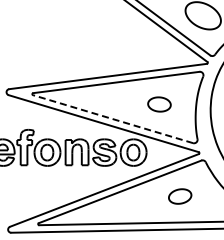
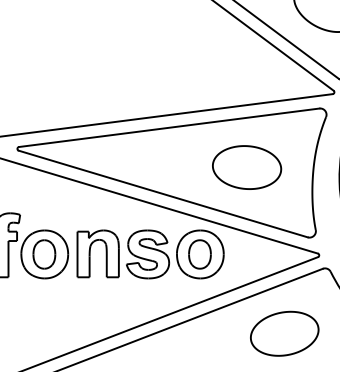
part: (159, 104) -> (247, 167), size x1.67
line: (112, 119) -> (162, 194), dashed -> solid
part: (179, 196) -> (283, 333), size x1.67

